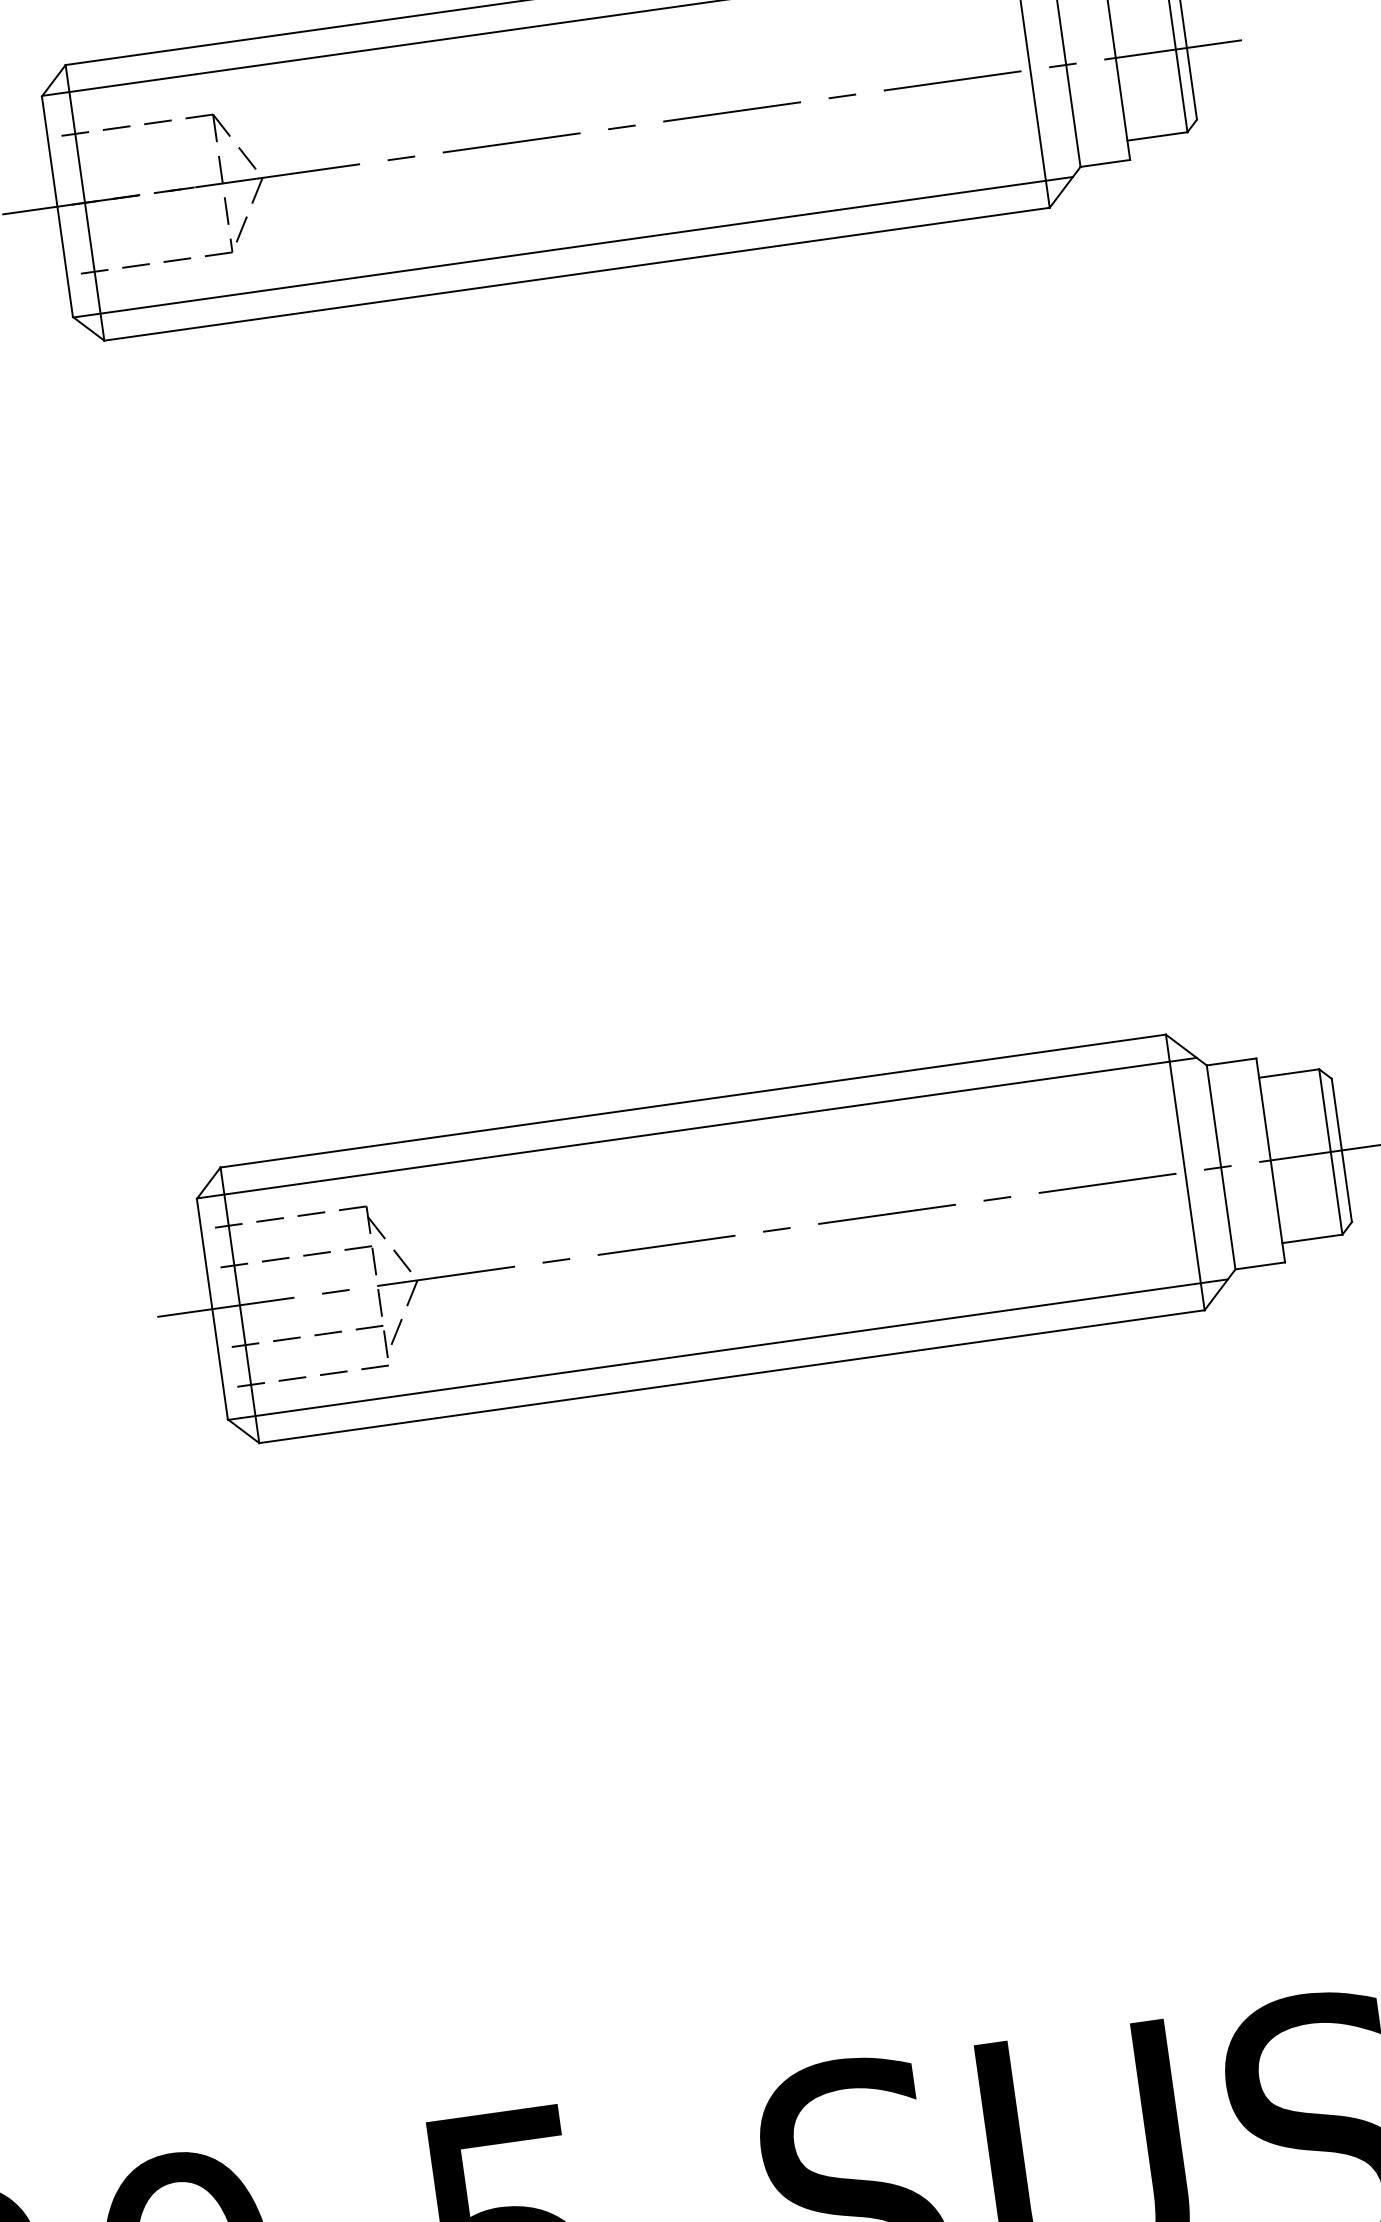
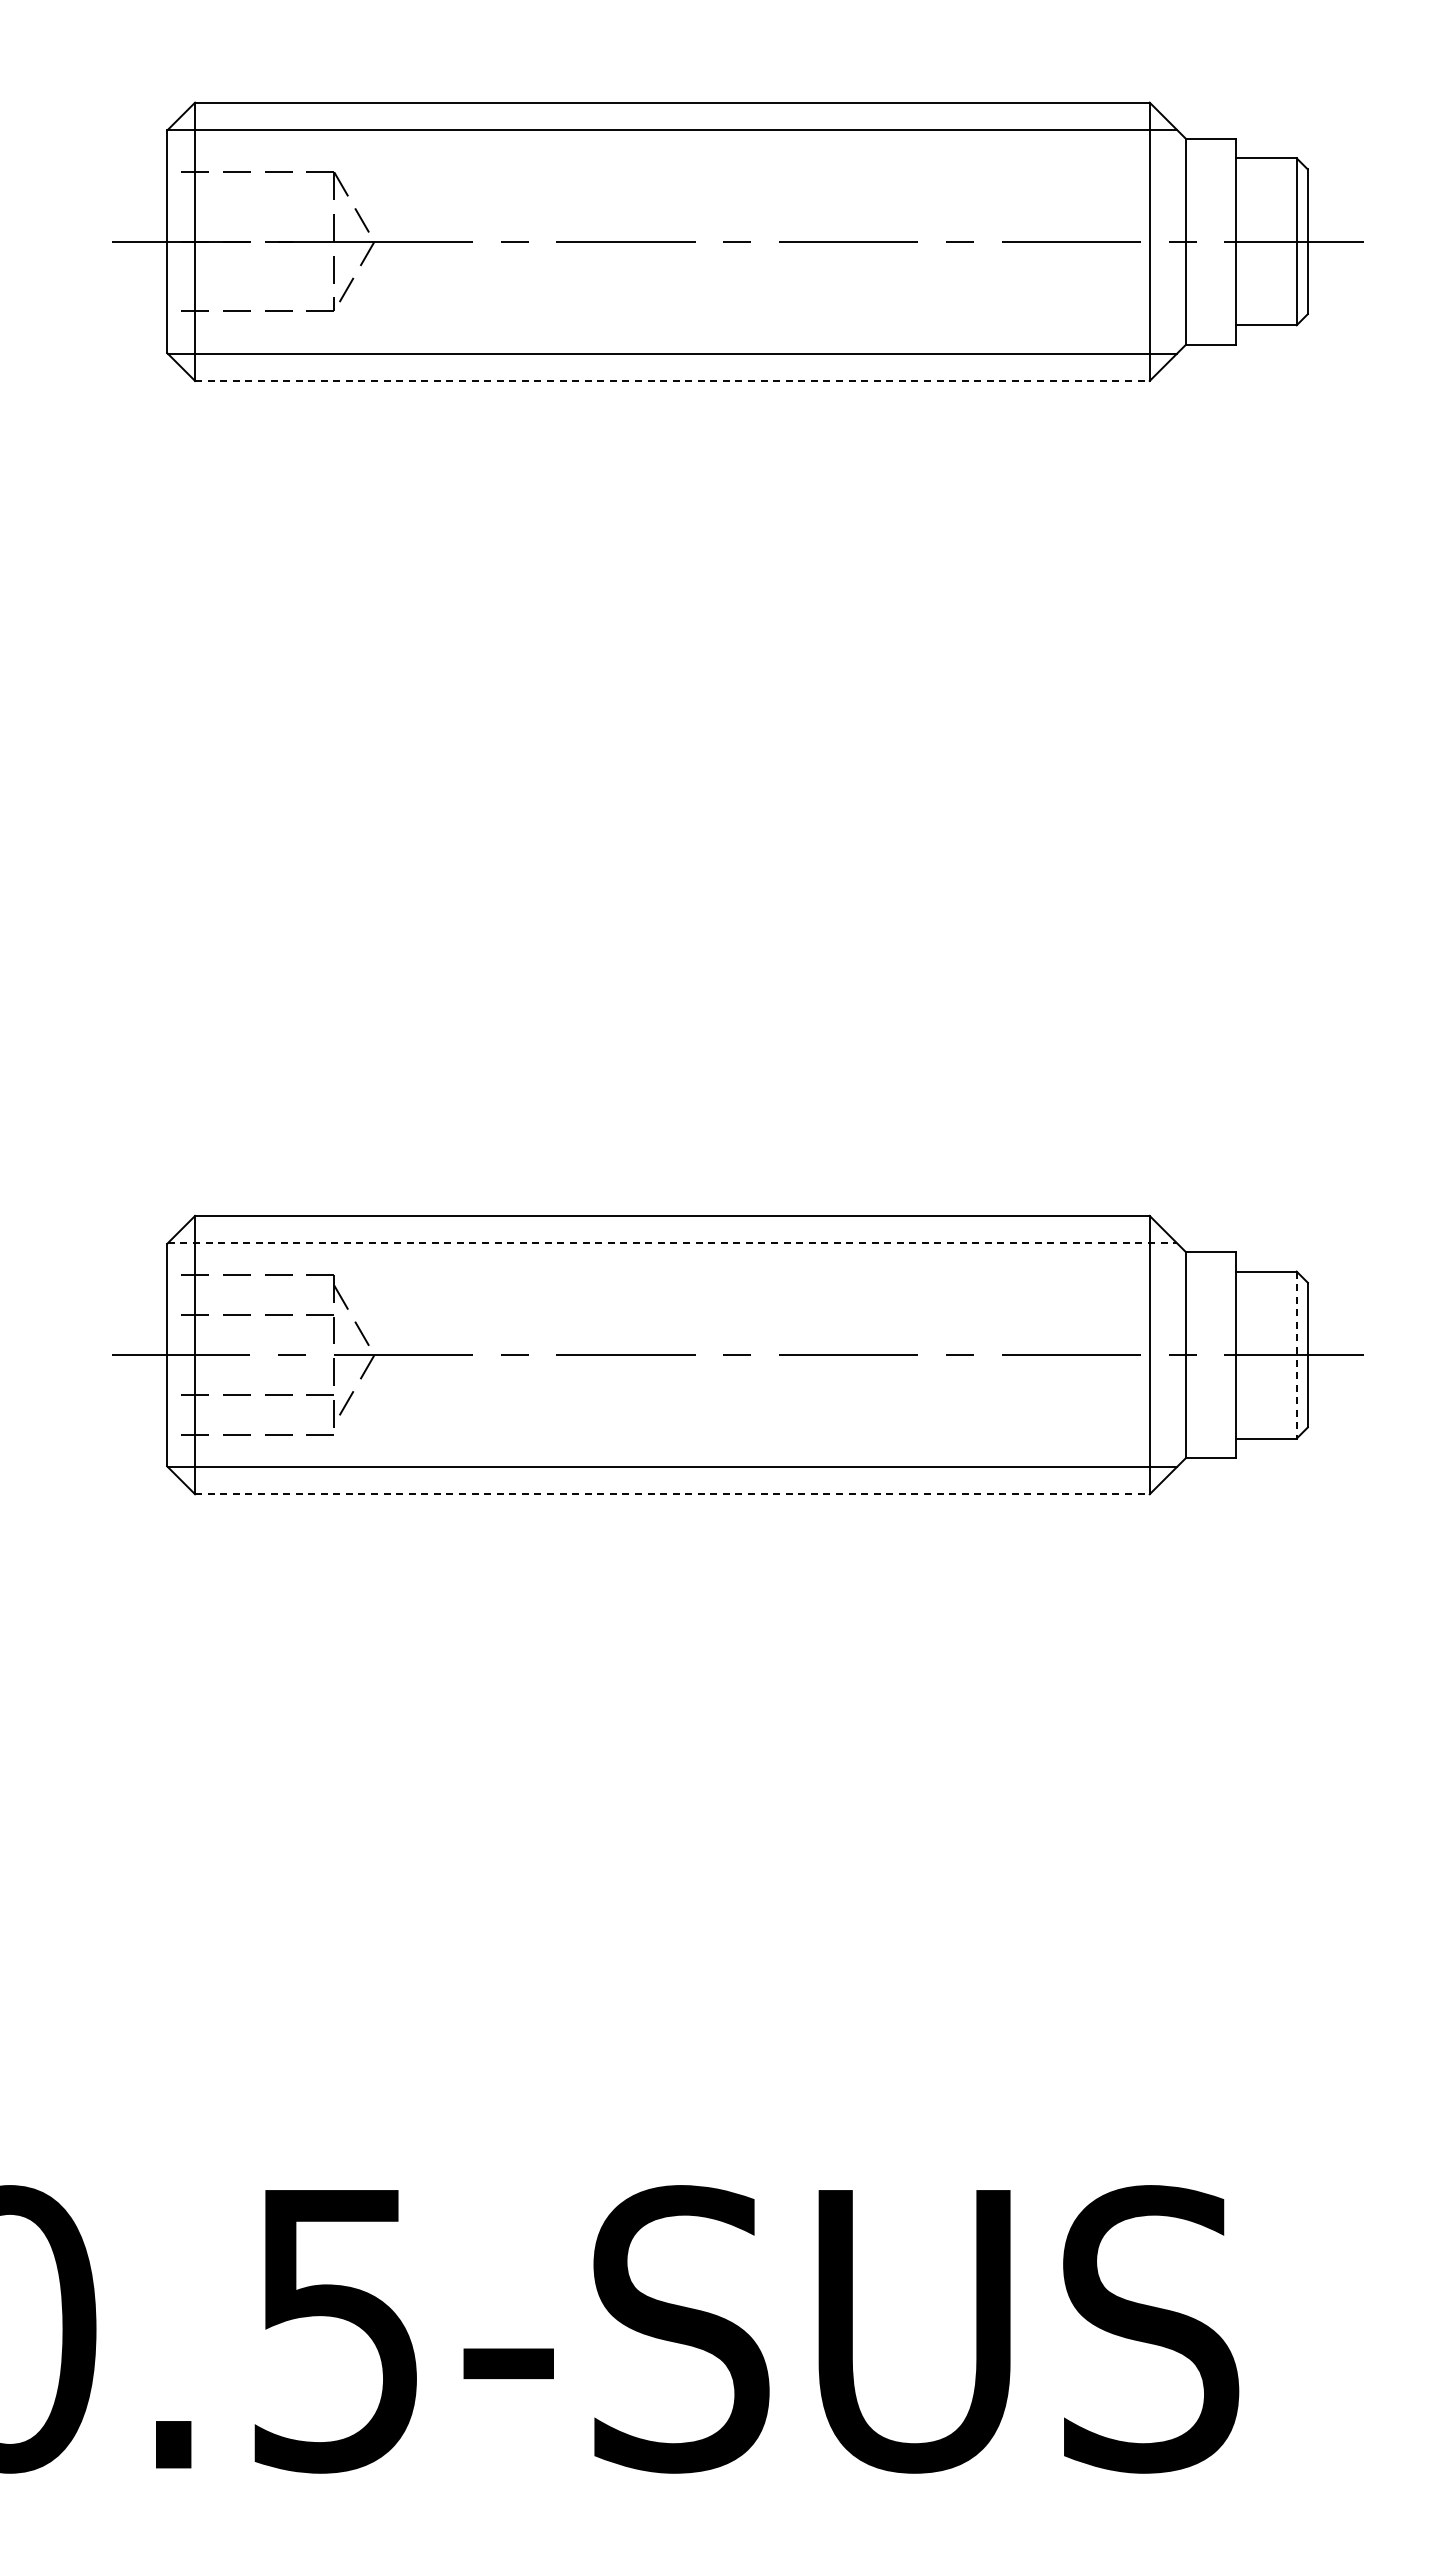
line: (577, 273) -> (672, 380), solid -> dashed
line: (697, 1128) -> (672, 1243), solid -> dashed
line: (1330, 1152) -> (1296, 1355), solid -> dashed
line: (732, 1376) -> (672, 1494), solid -> dashed

